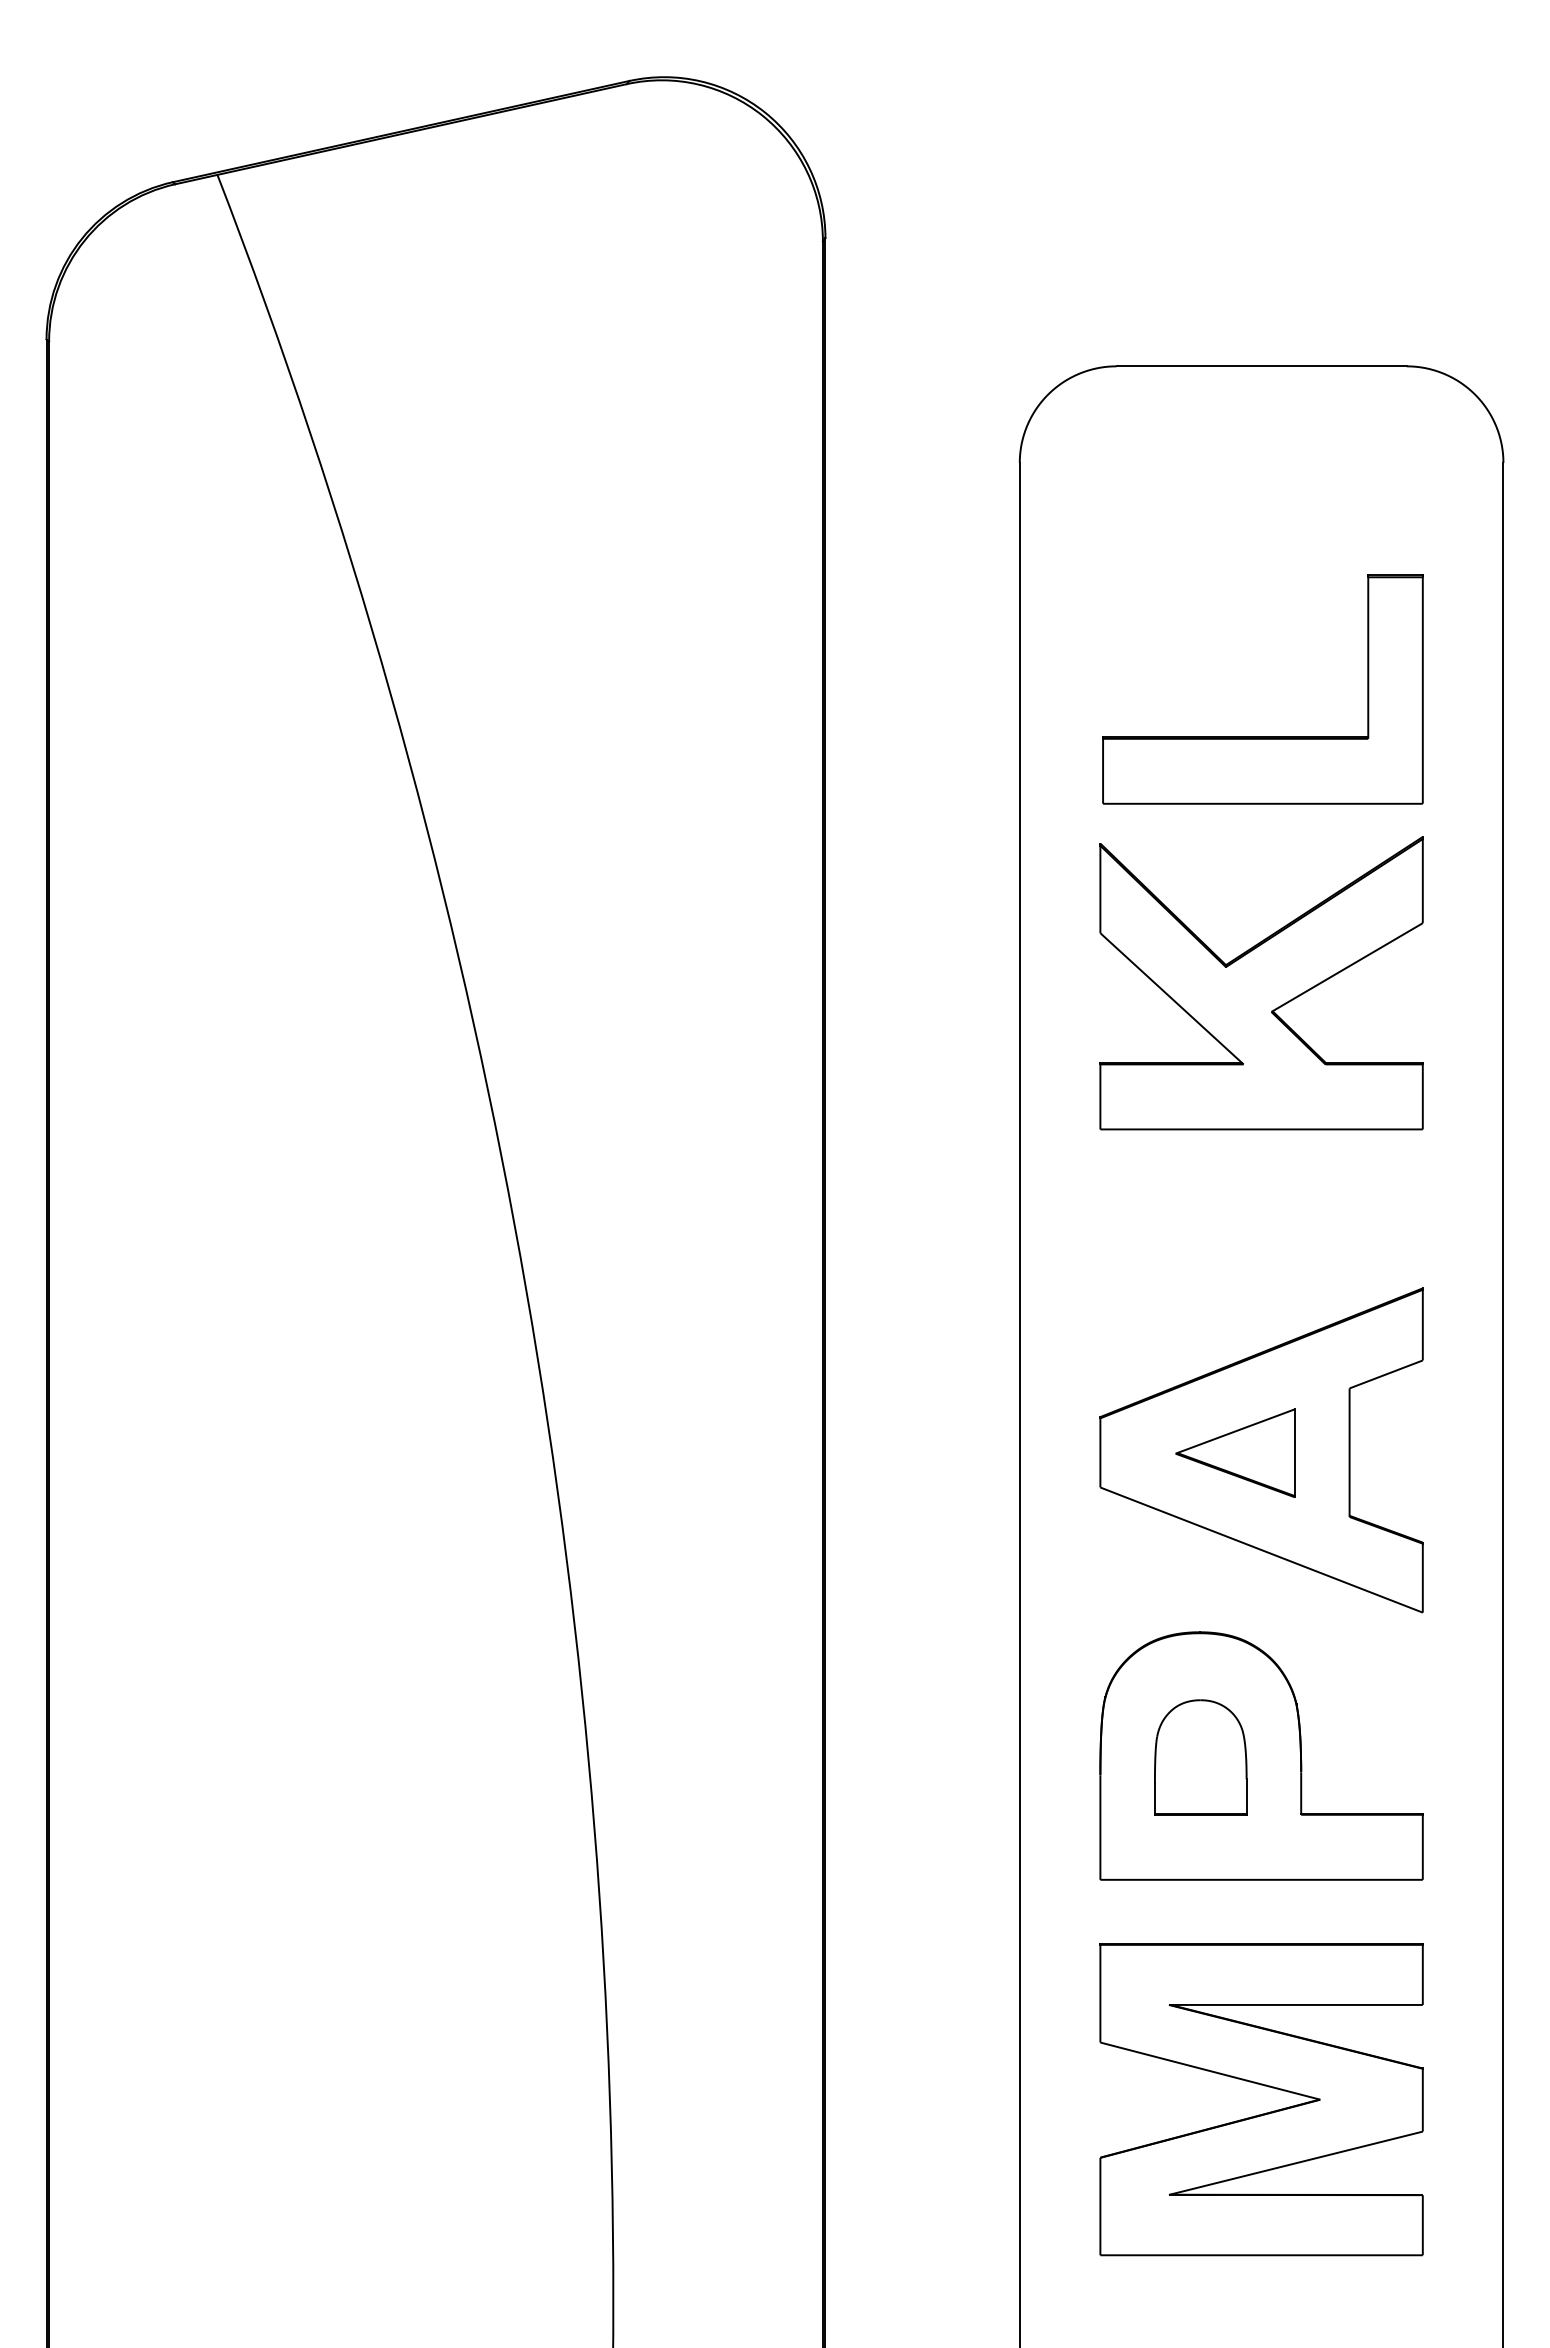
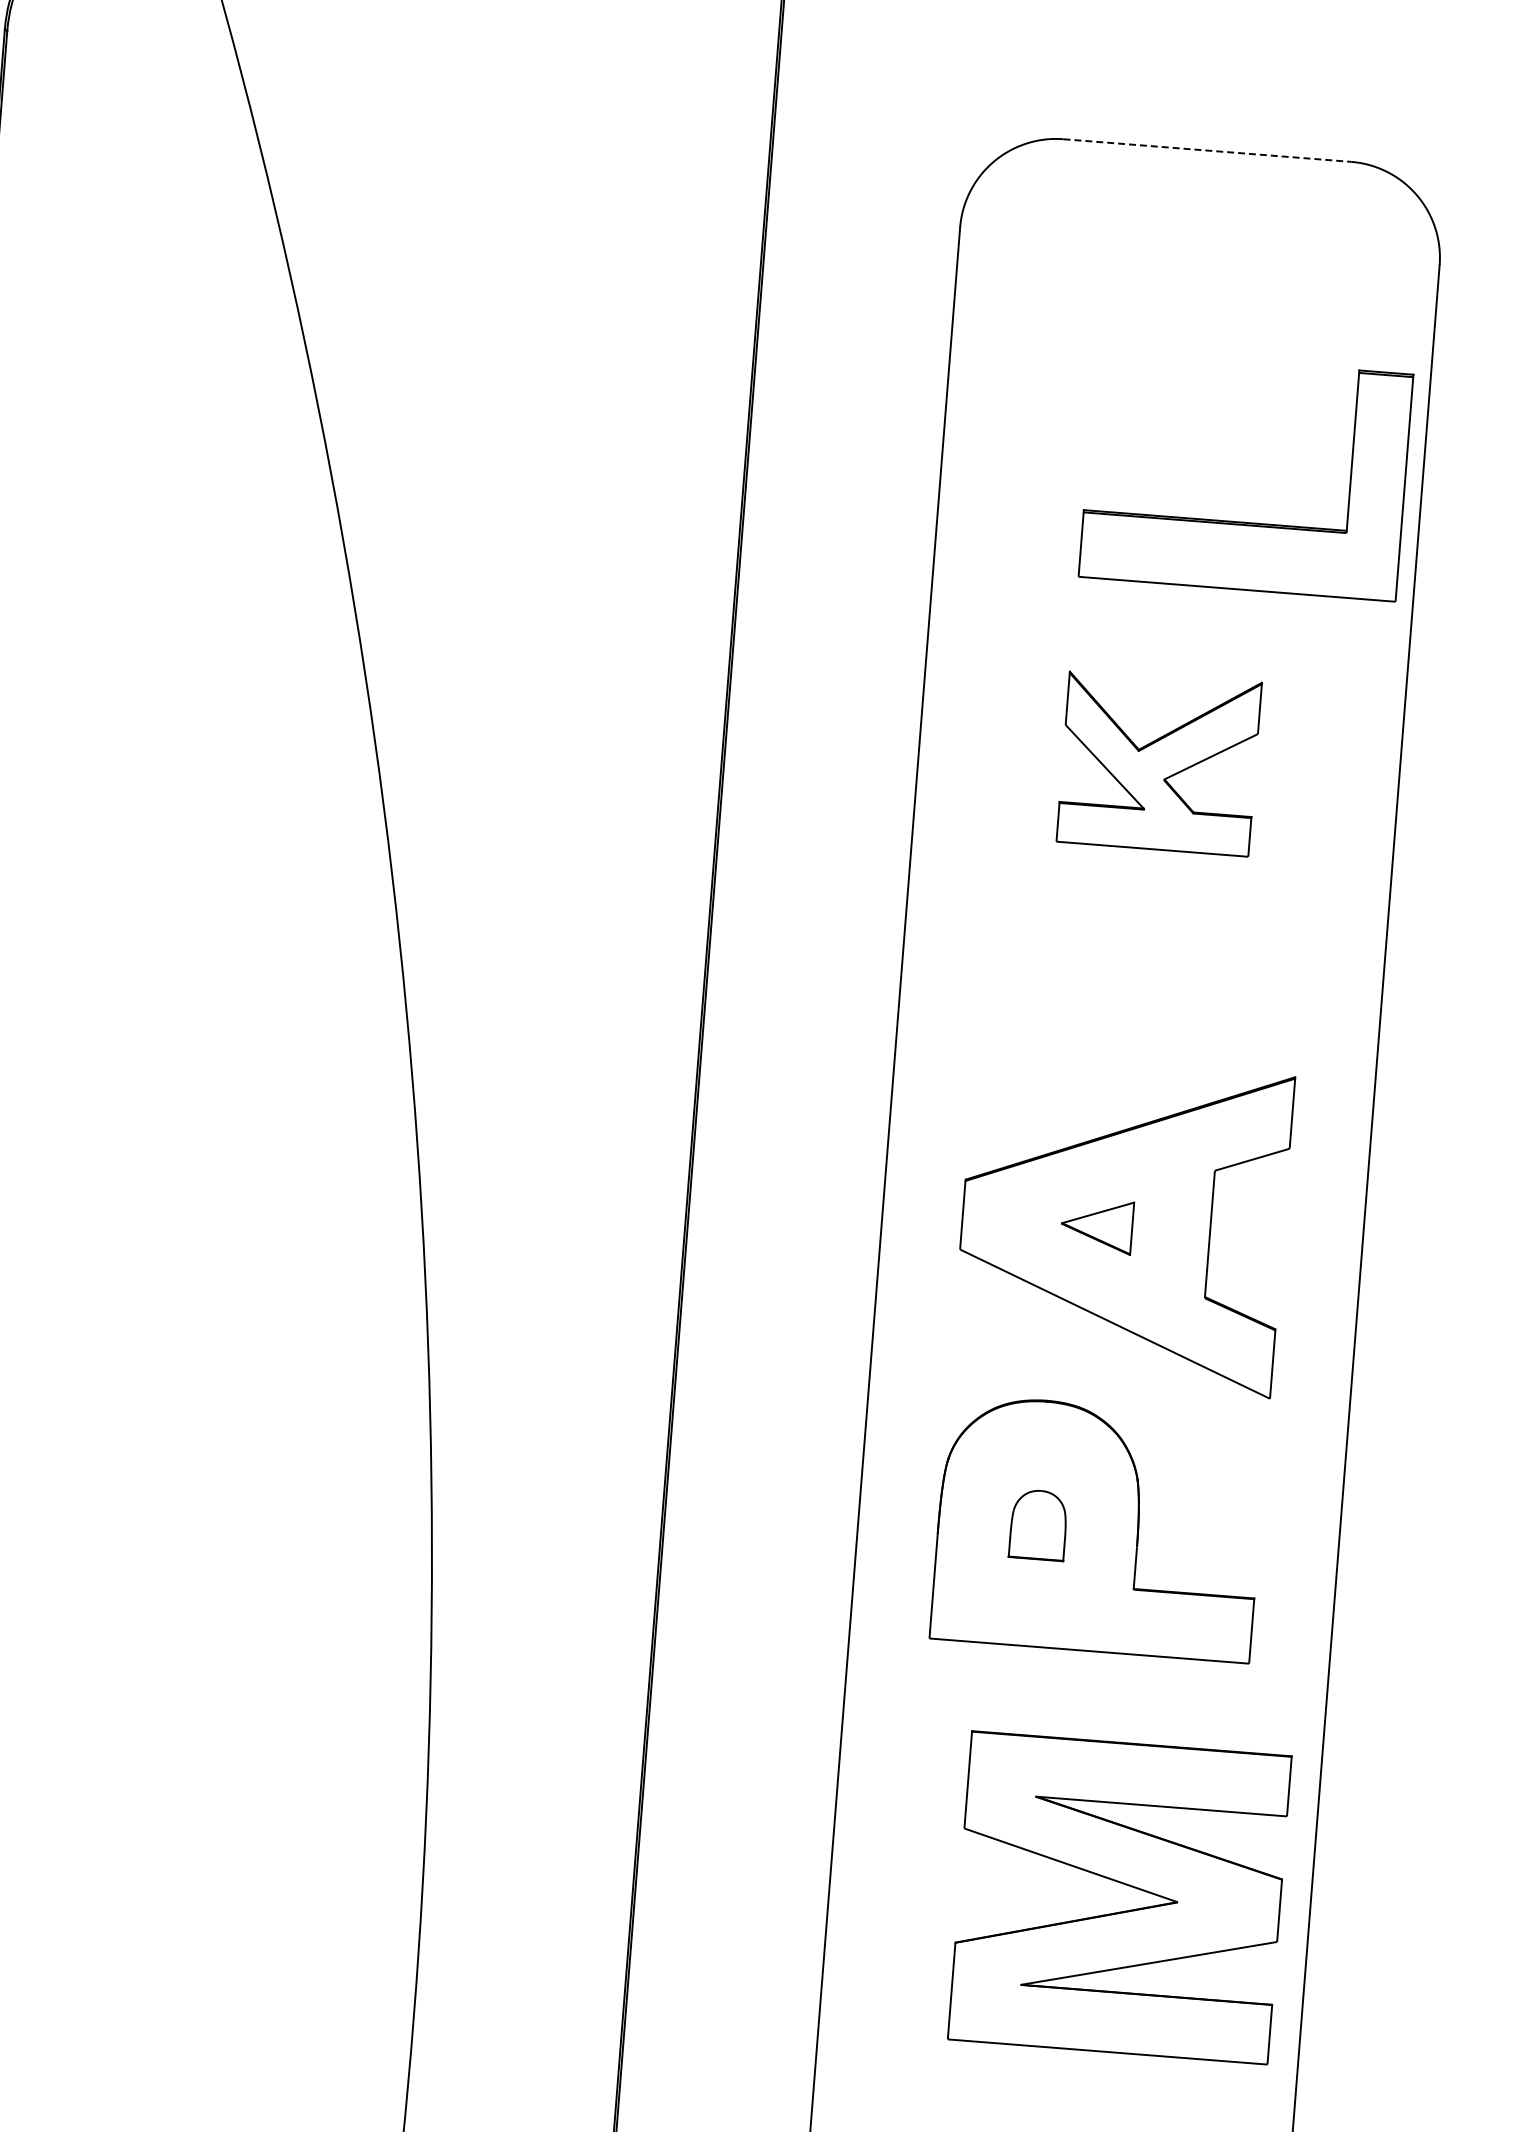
line: (1262, 366) -> (1208, 150), solid -> dashed
part: (1262, 736) -> (1241, 522), moved
part: (1261, 983) -> (1159, 762), size x0.6
part: (1235, 1452) -> (1096, 1225), size x0.6
part: (1200, 1757) -> (1038, 1525), size x0.6
part: (1264, 2086) -> (1123, 1884), moved

